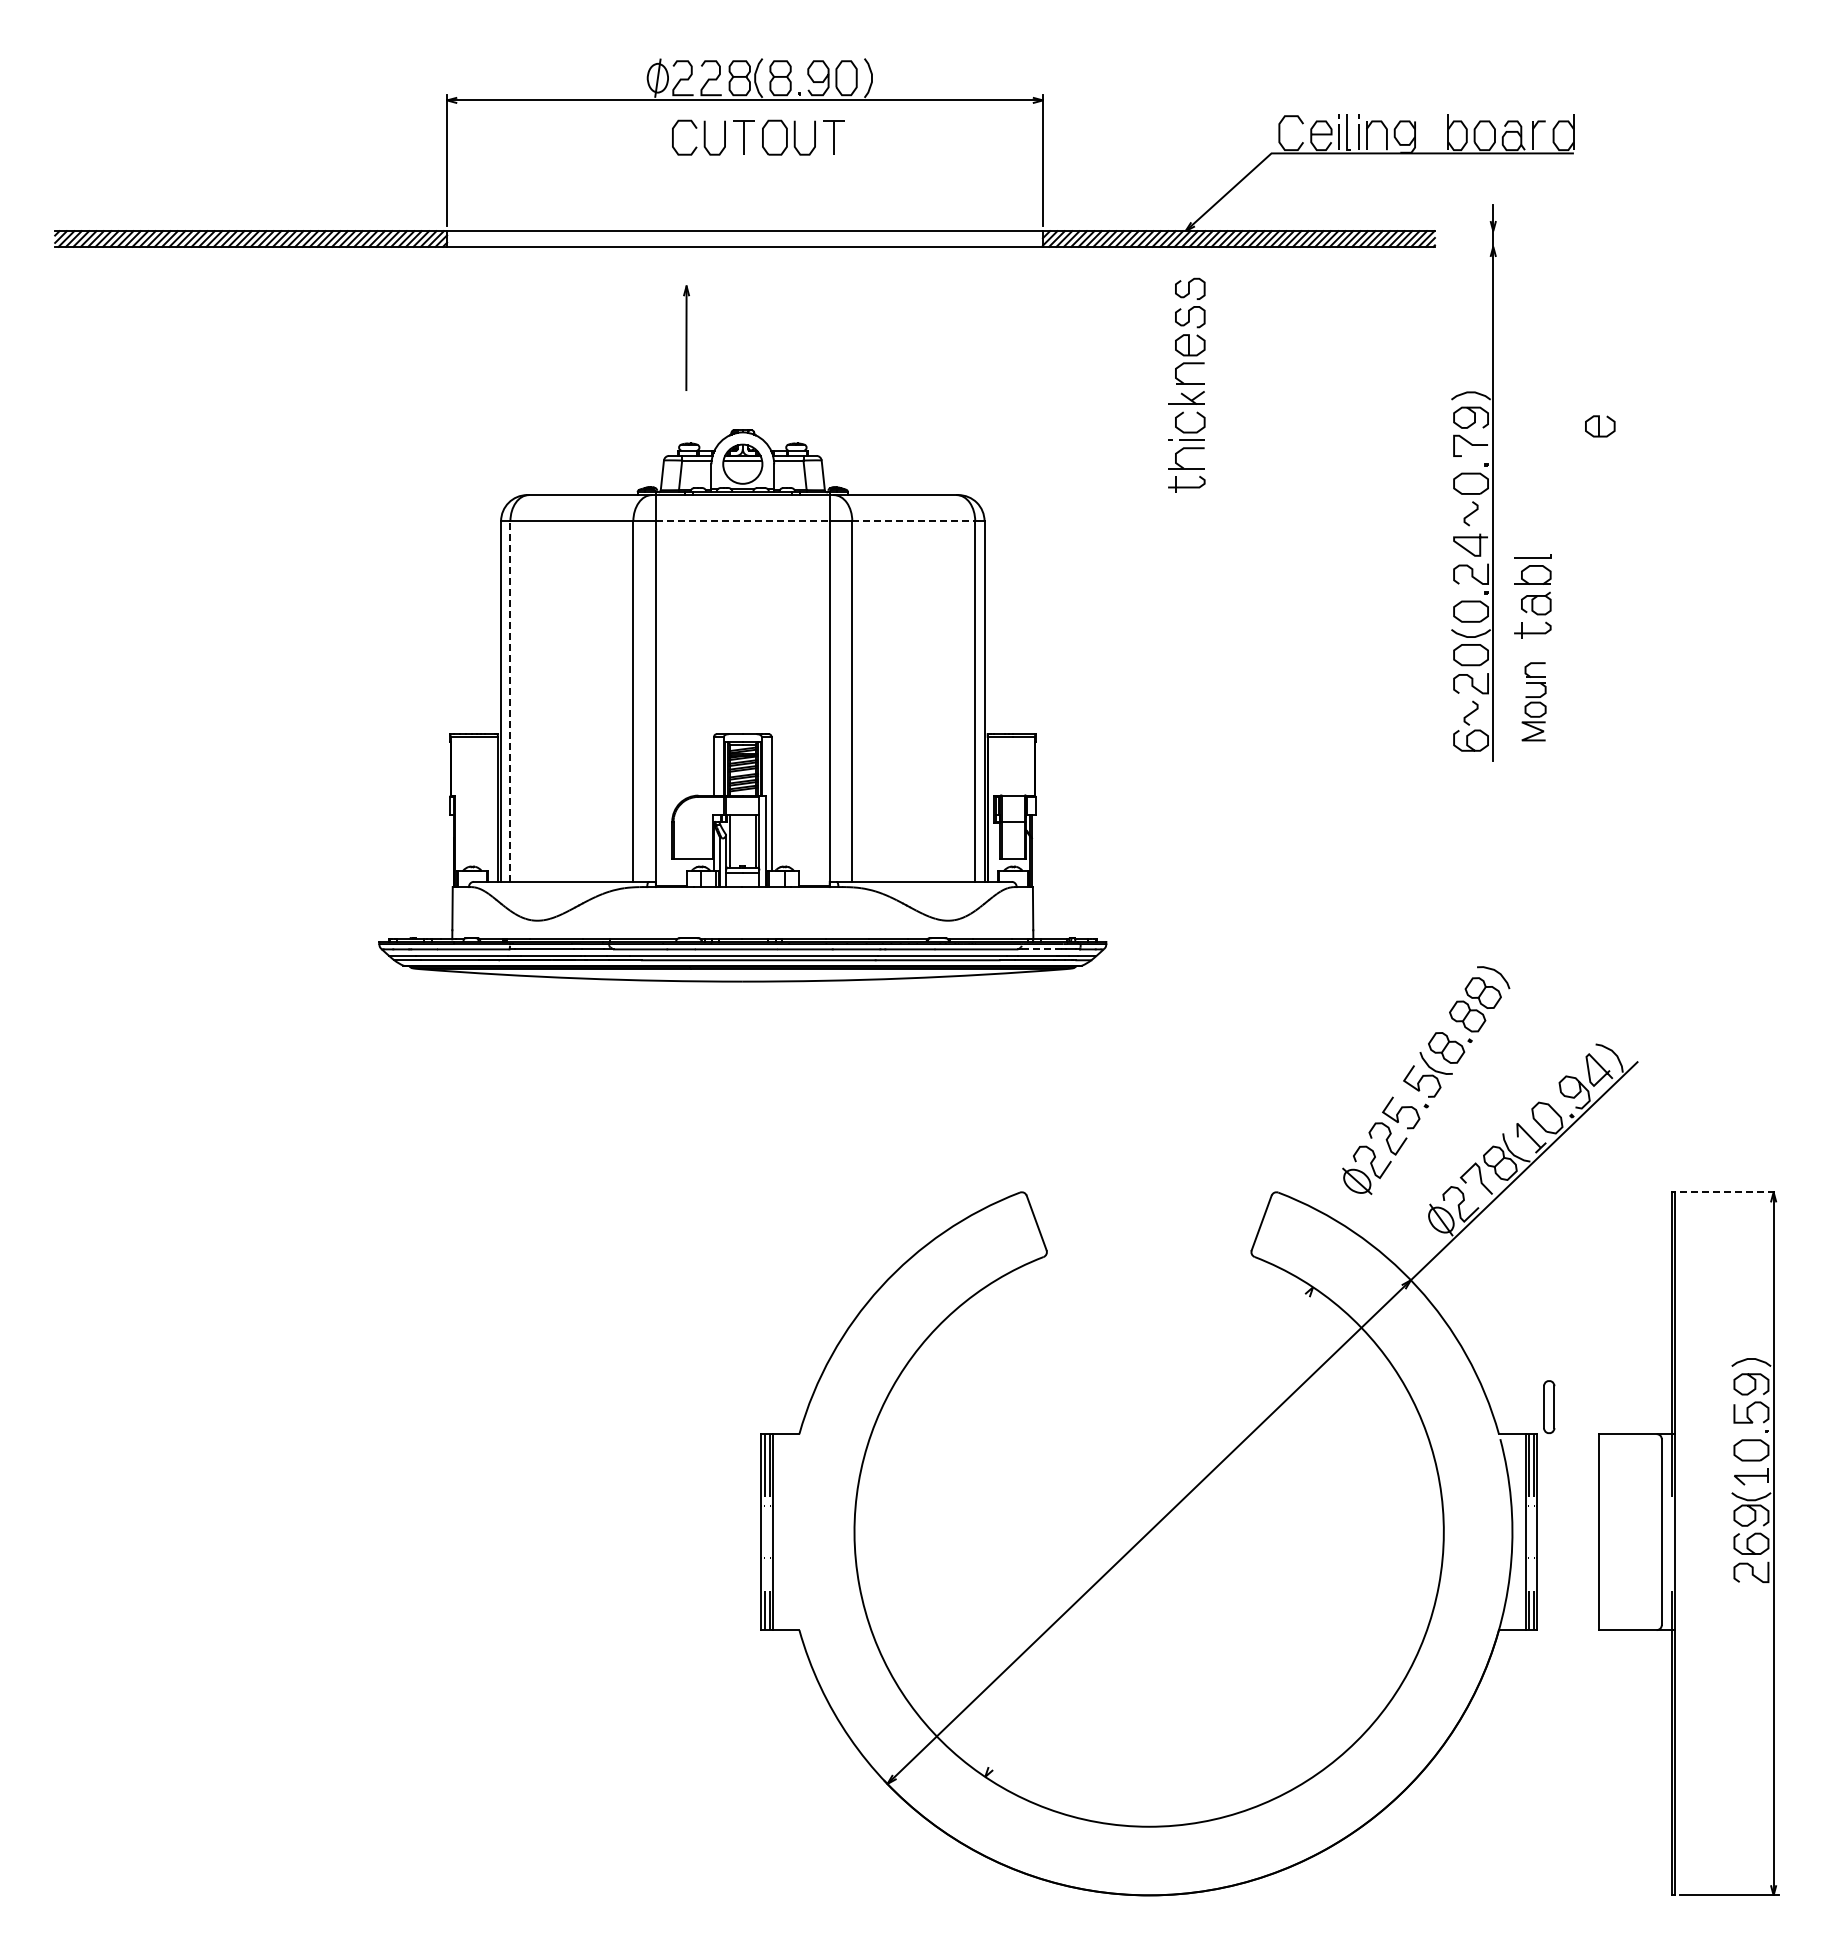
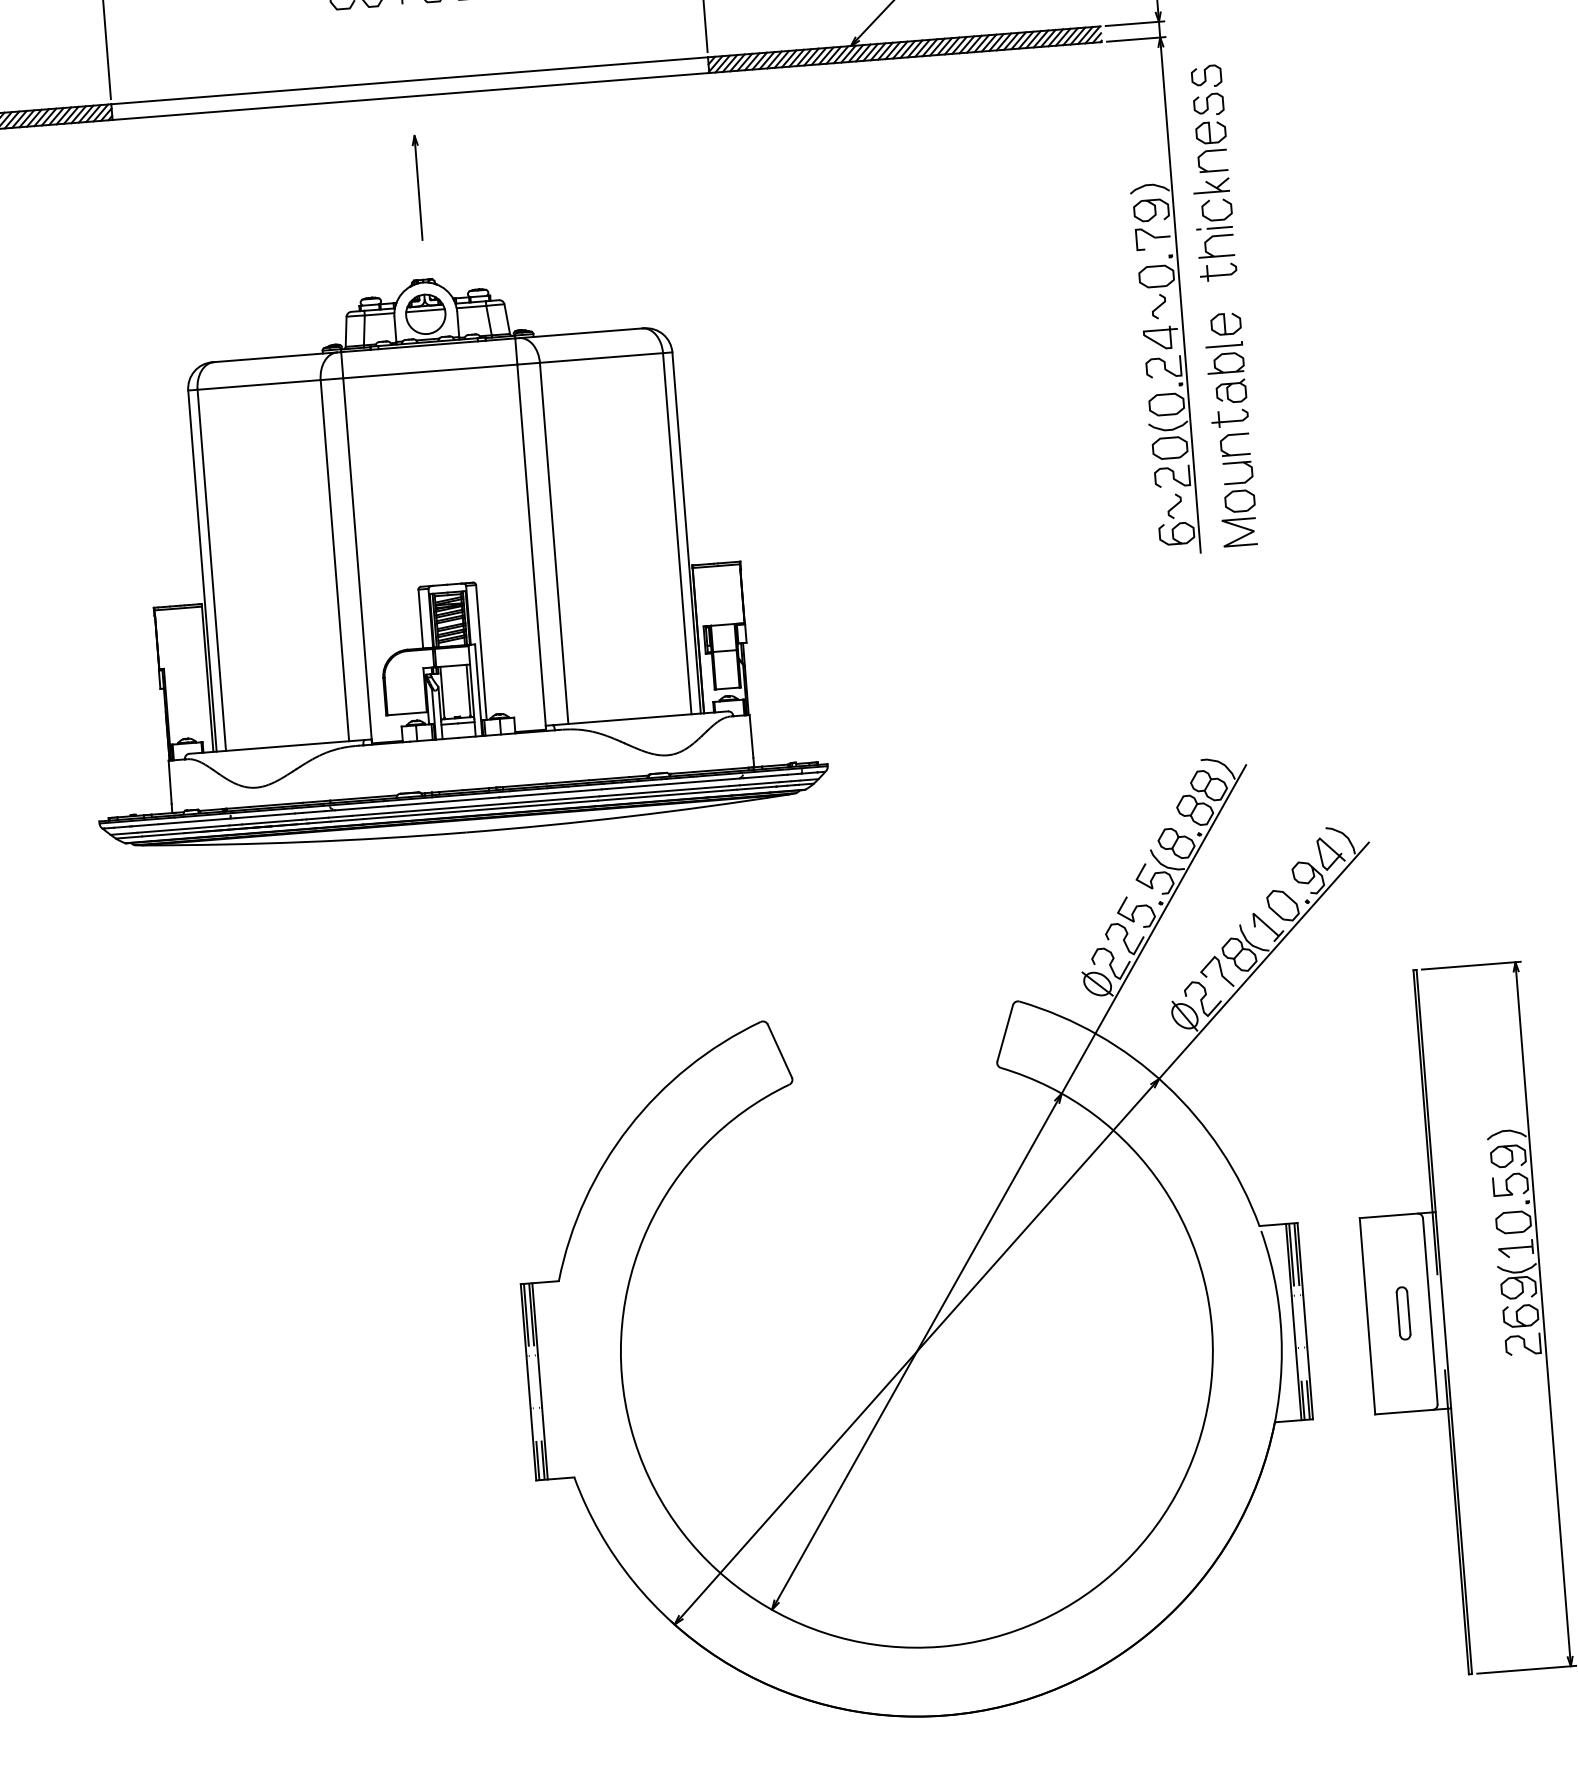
line: (1469, 231) -> (1135, 24), added
line: (1469, 246) -> (1136, 39), added
part: (686, 337) -> (418, 187), moved
part: (1186, 384) -> (1210, 172), moved
curve: (1599, 426) -> (1225, 324), moved
line: (742, 521) -> (430, 371), dashed -> solid
line: (914, 521) -> (602, 358), dashed -> solid
line: (510, 701) -> (211, 570), dashed -> solid
part: (1533, 701) -> (1236, 489), size x1.43
line: (1042, 949) -> (764, 776), dashed -> solid
line: (1730, 1192) -> (1472, 965), dashed -> solid
line: (1253, 1375) -> (1009, 1186), added
part: (1549, 1406) -> (1403, 1312), moved

